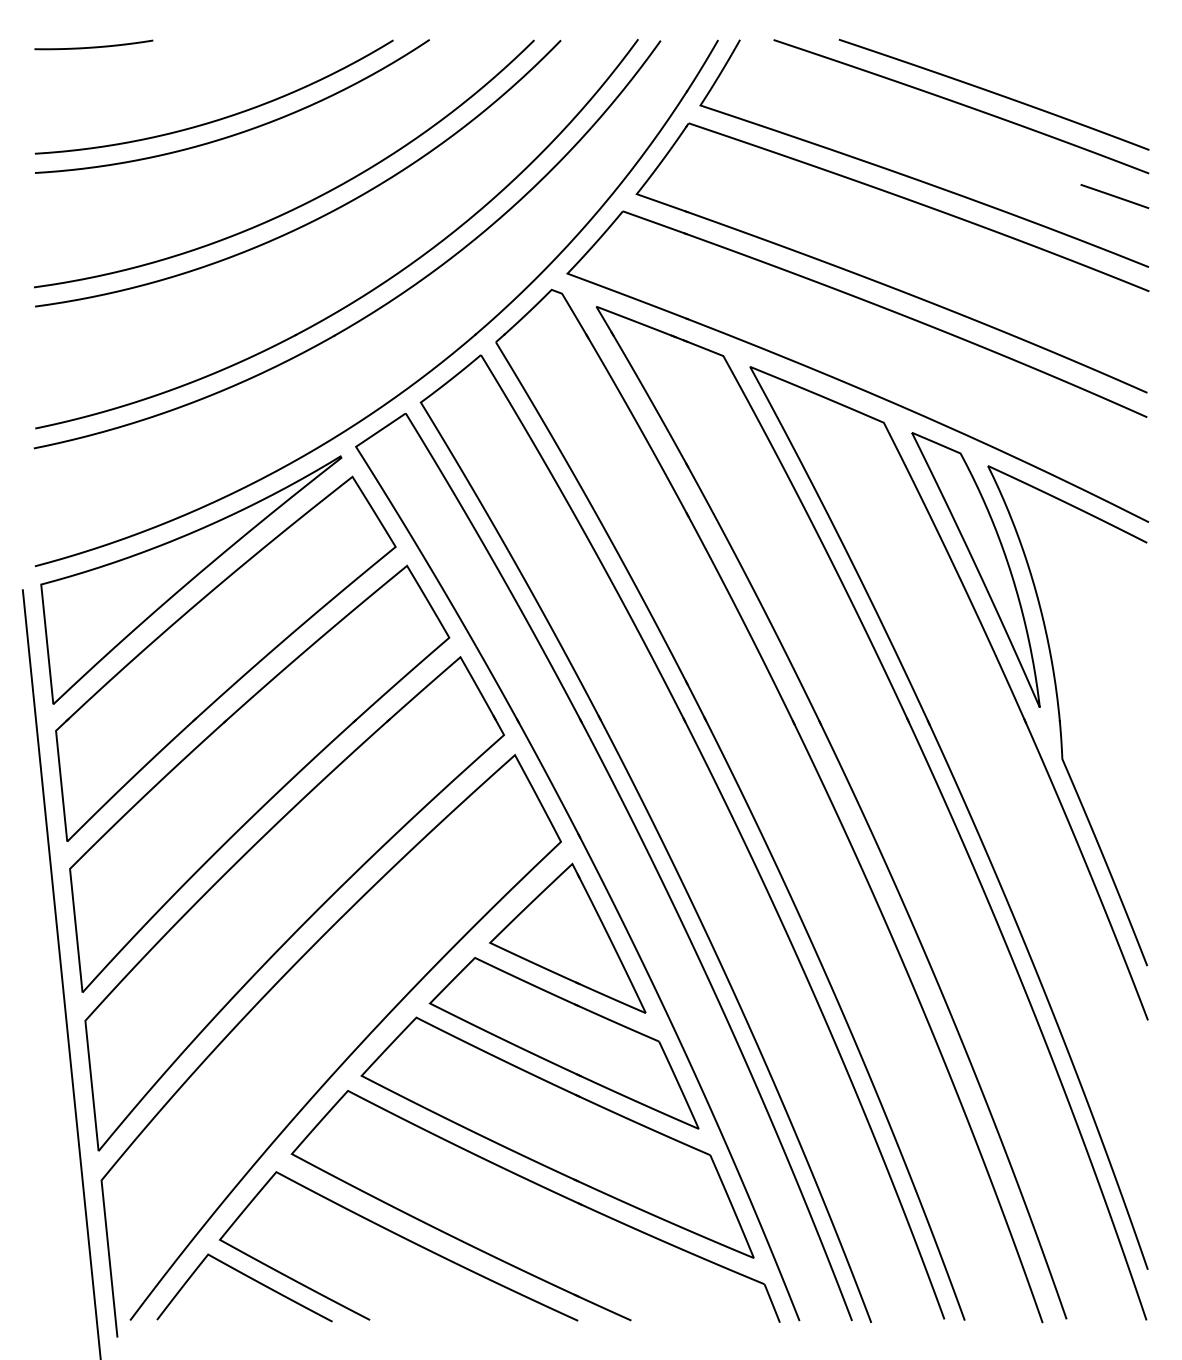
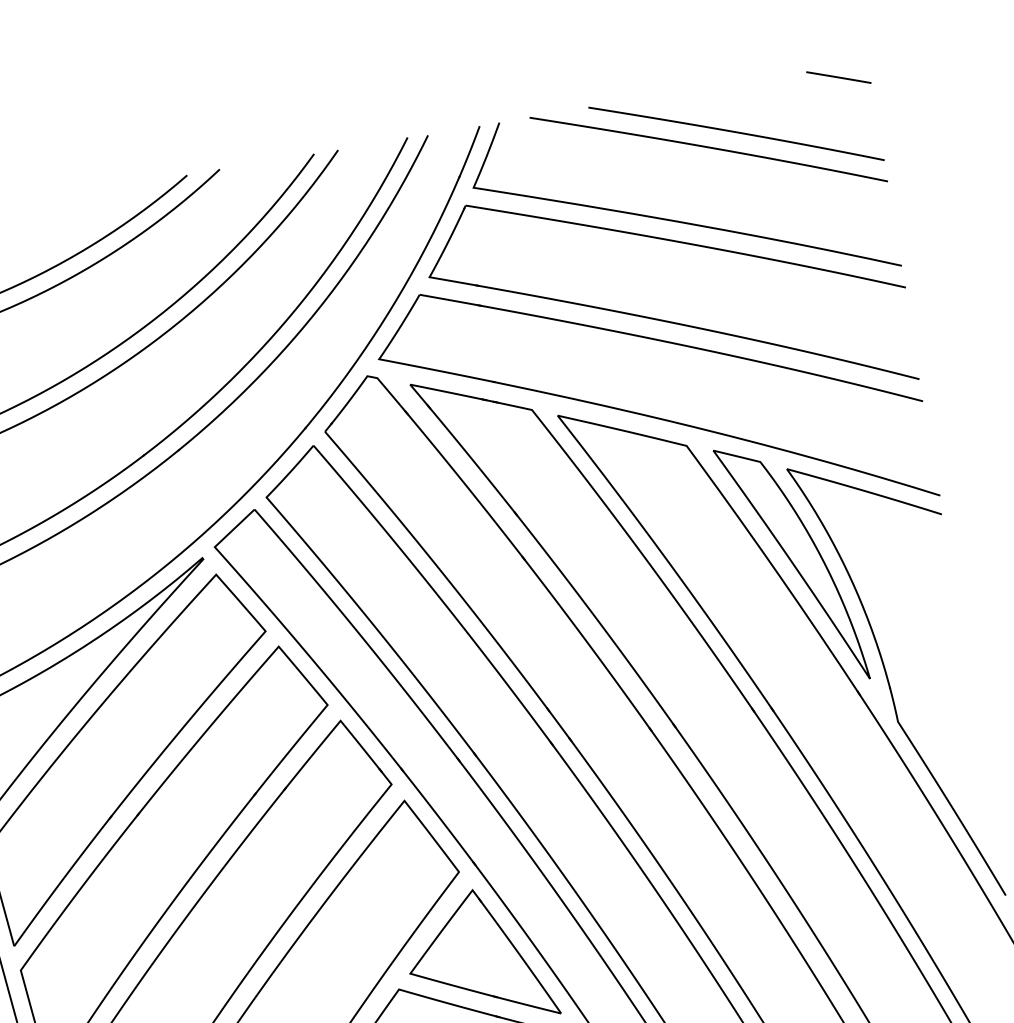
line: (1114, 196) -> (838, 77), moved

